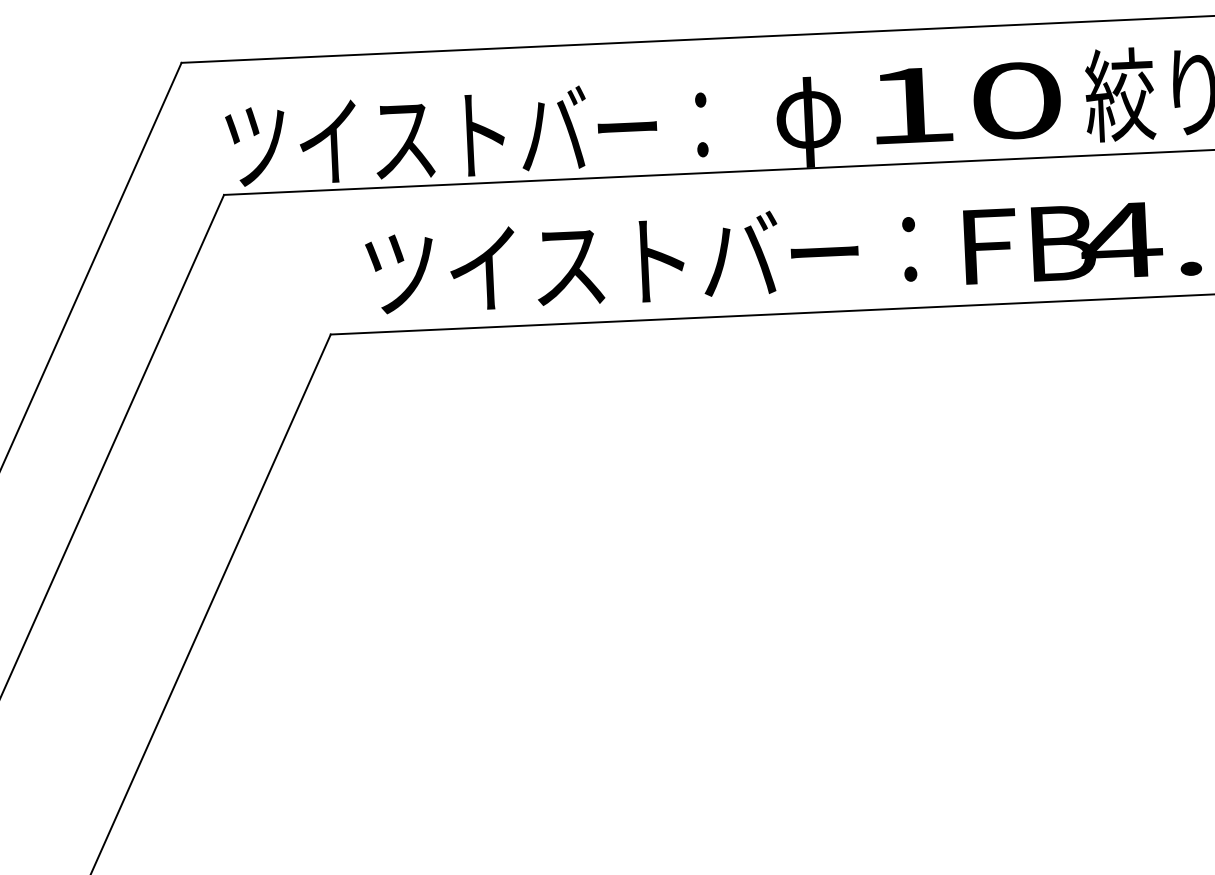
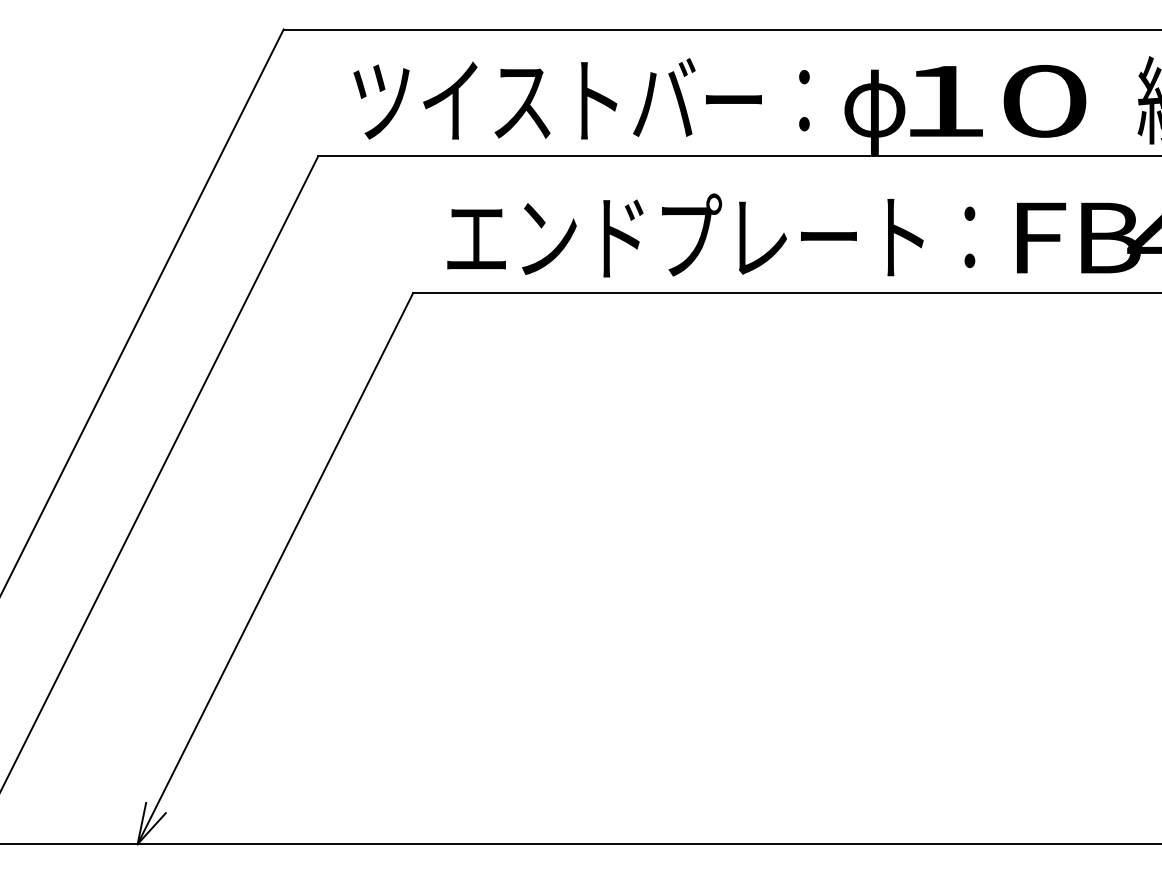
text: (968, 103) -> (998, 101), moved
text: (466, 133) -> (581, 98), moved
text: (642, 259) -> (711, 235), ツイストバー： -> エンドプレート：

